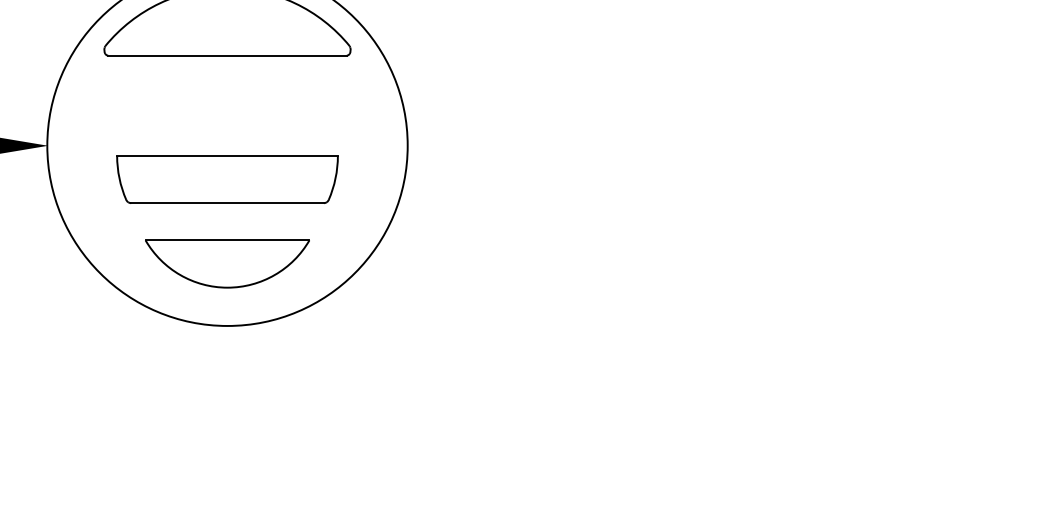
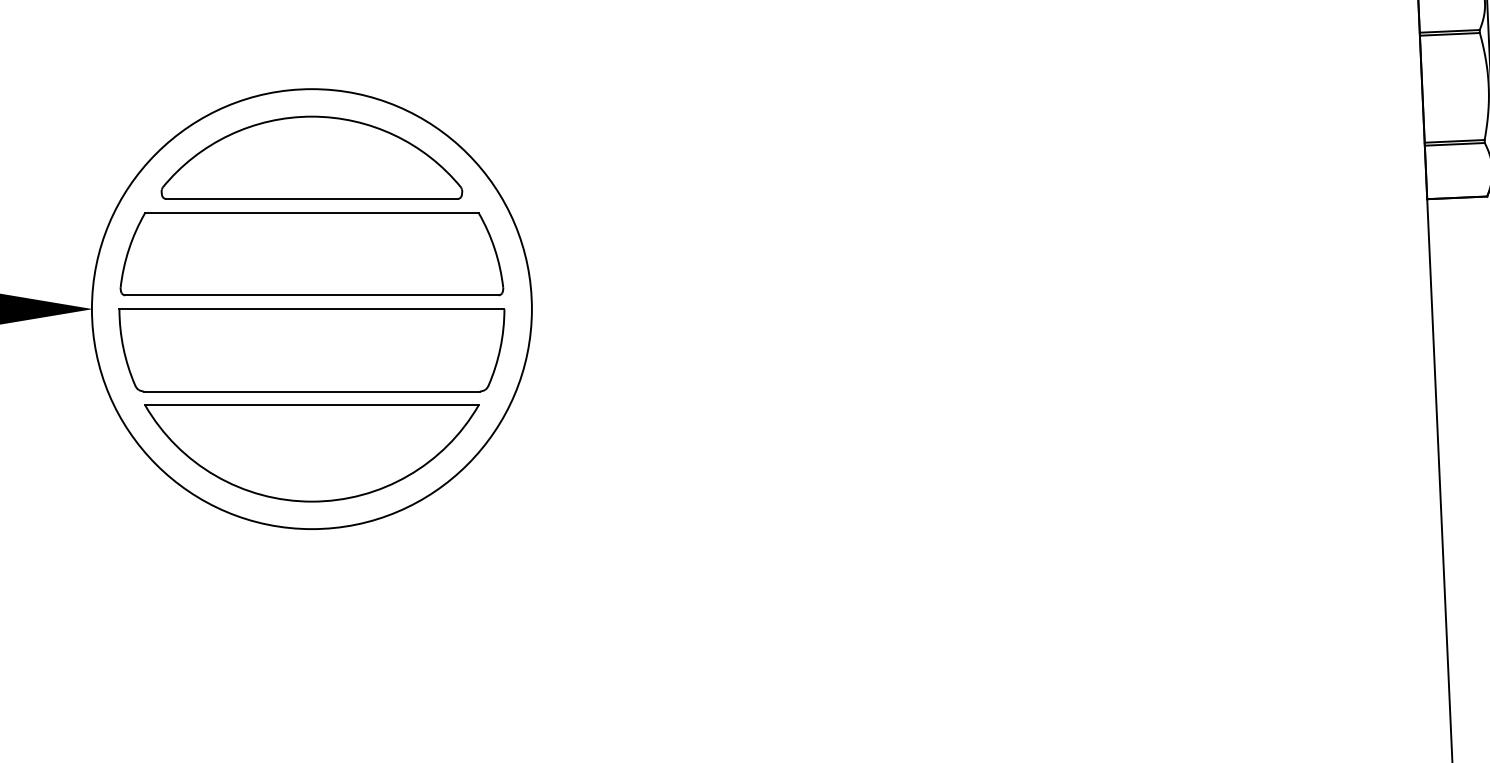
part: (227, 101) -> (311, 254), added
part: (227, 179) -> (311, 350), size x1.43
part: (227, 264) -> (311, 453), size x1.67

